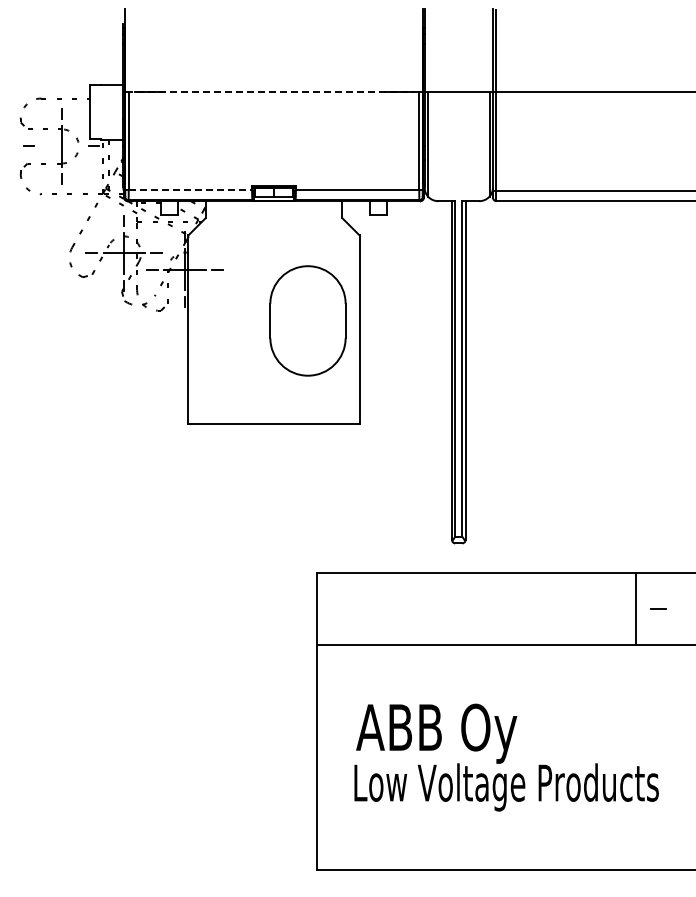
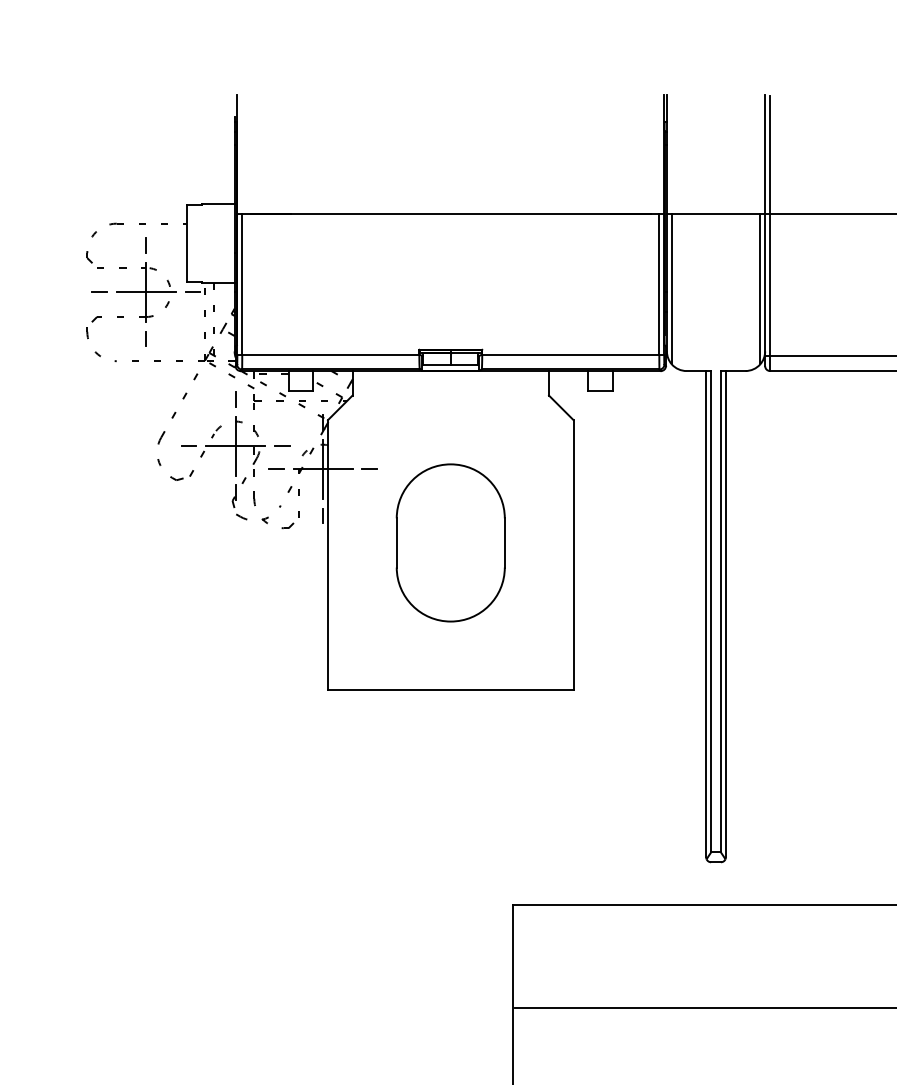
line: (273, 92) -> (450, 215), dashed -> solid
line: (61, 146) -> (145, 292), added
line: (190, 189) -> (330, 354), dashed -> solid
part: (307, 320) -> (450, 542), moved

